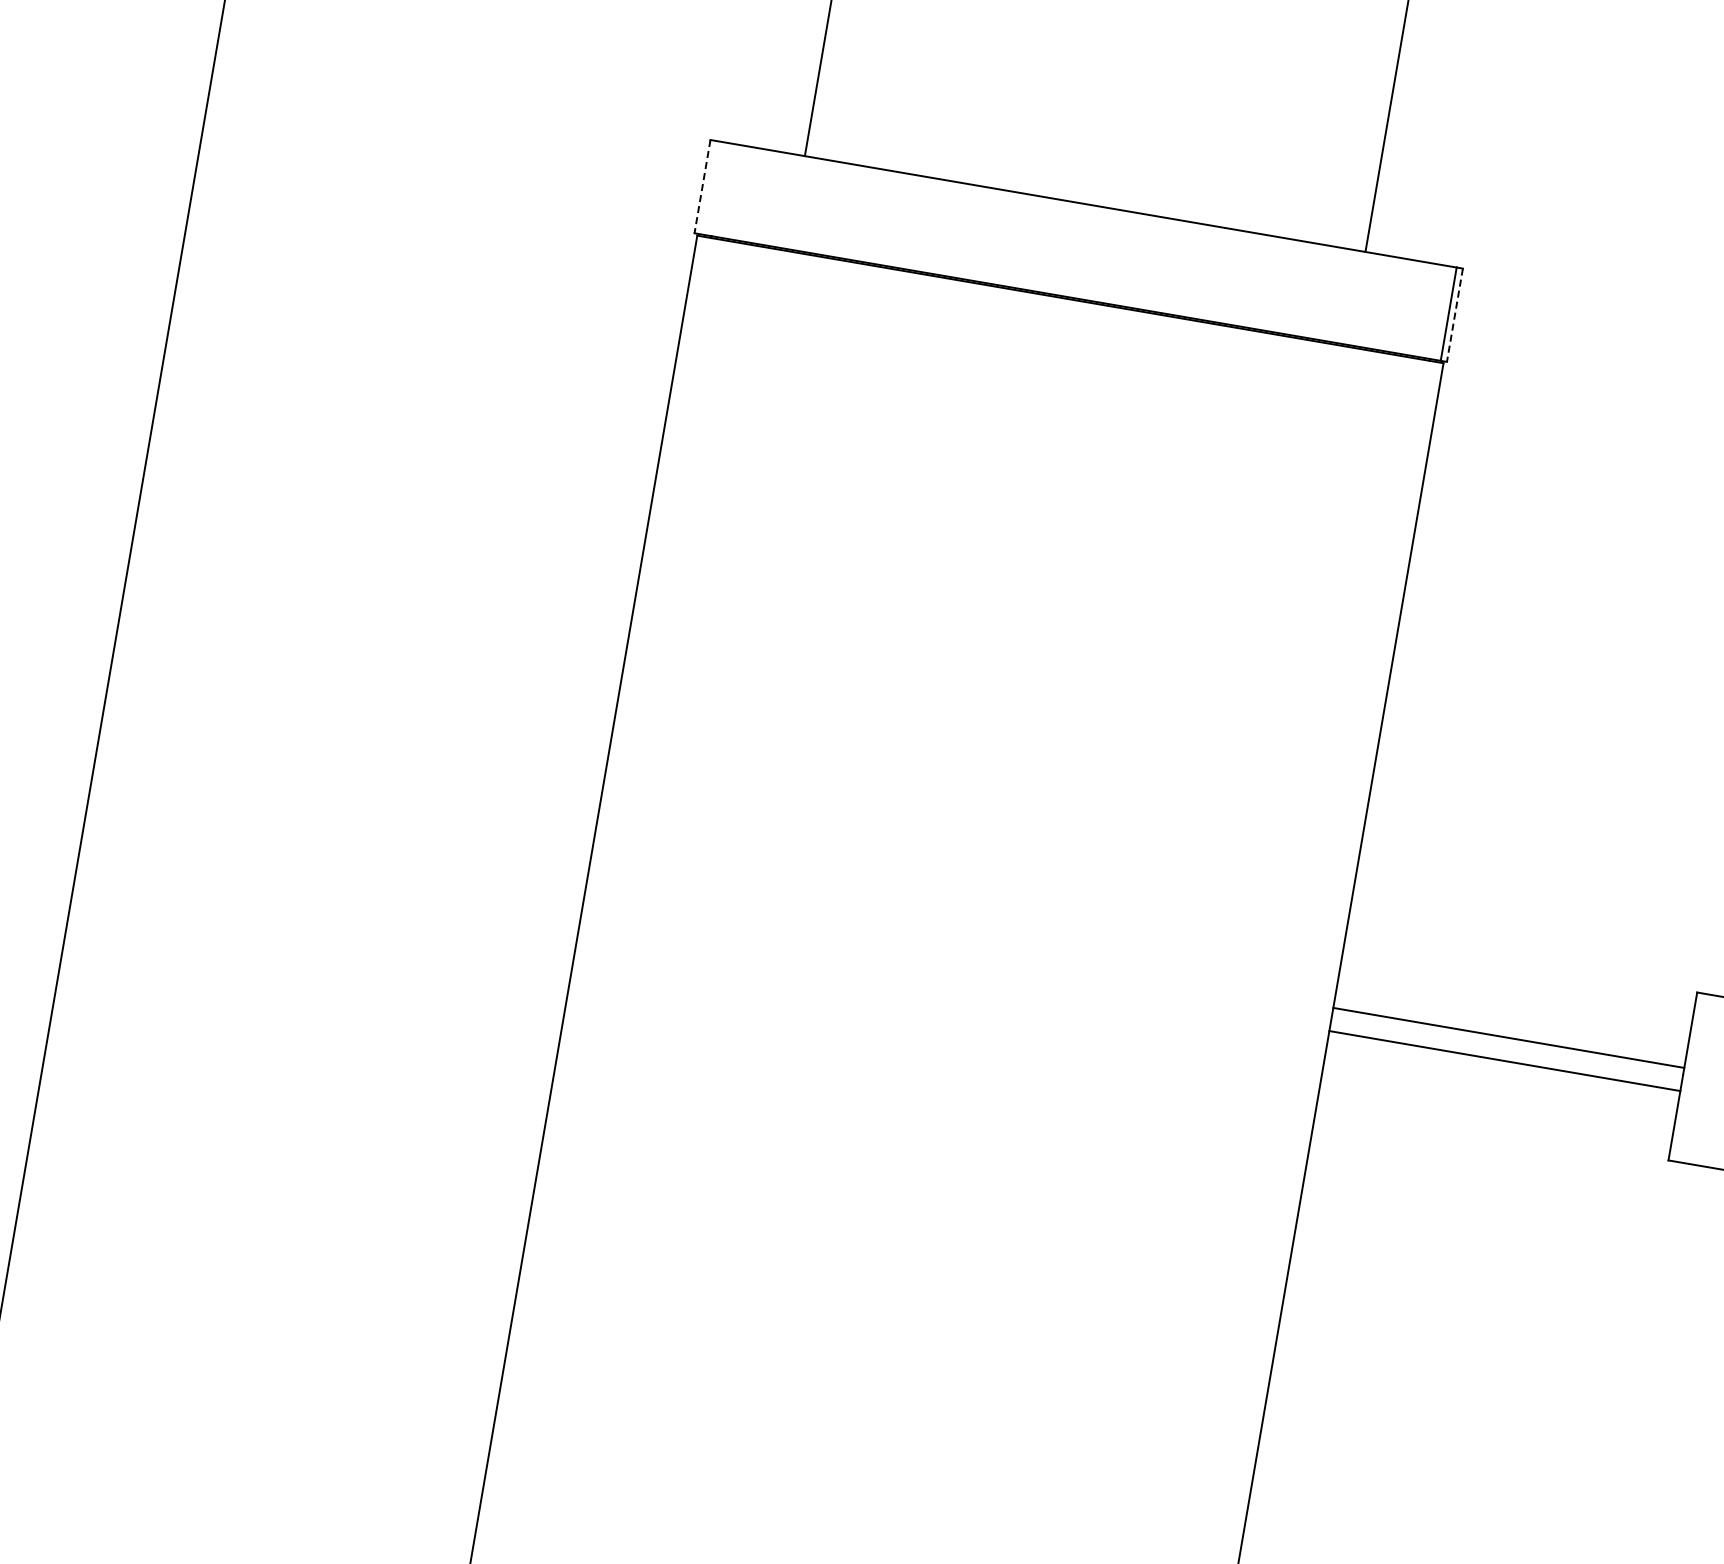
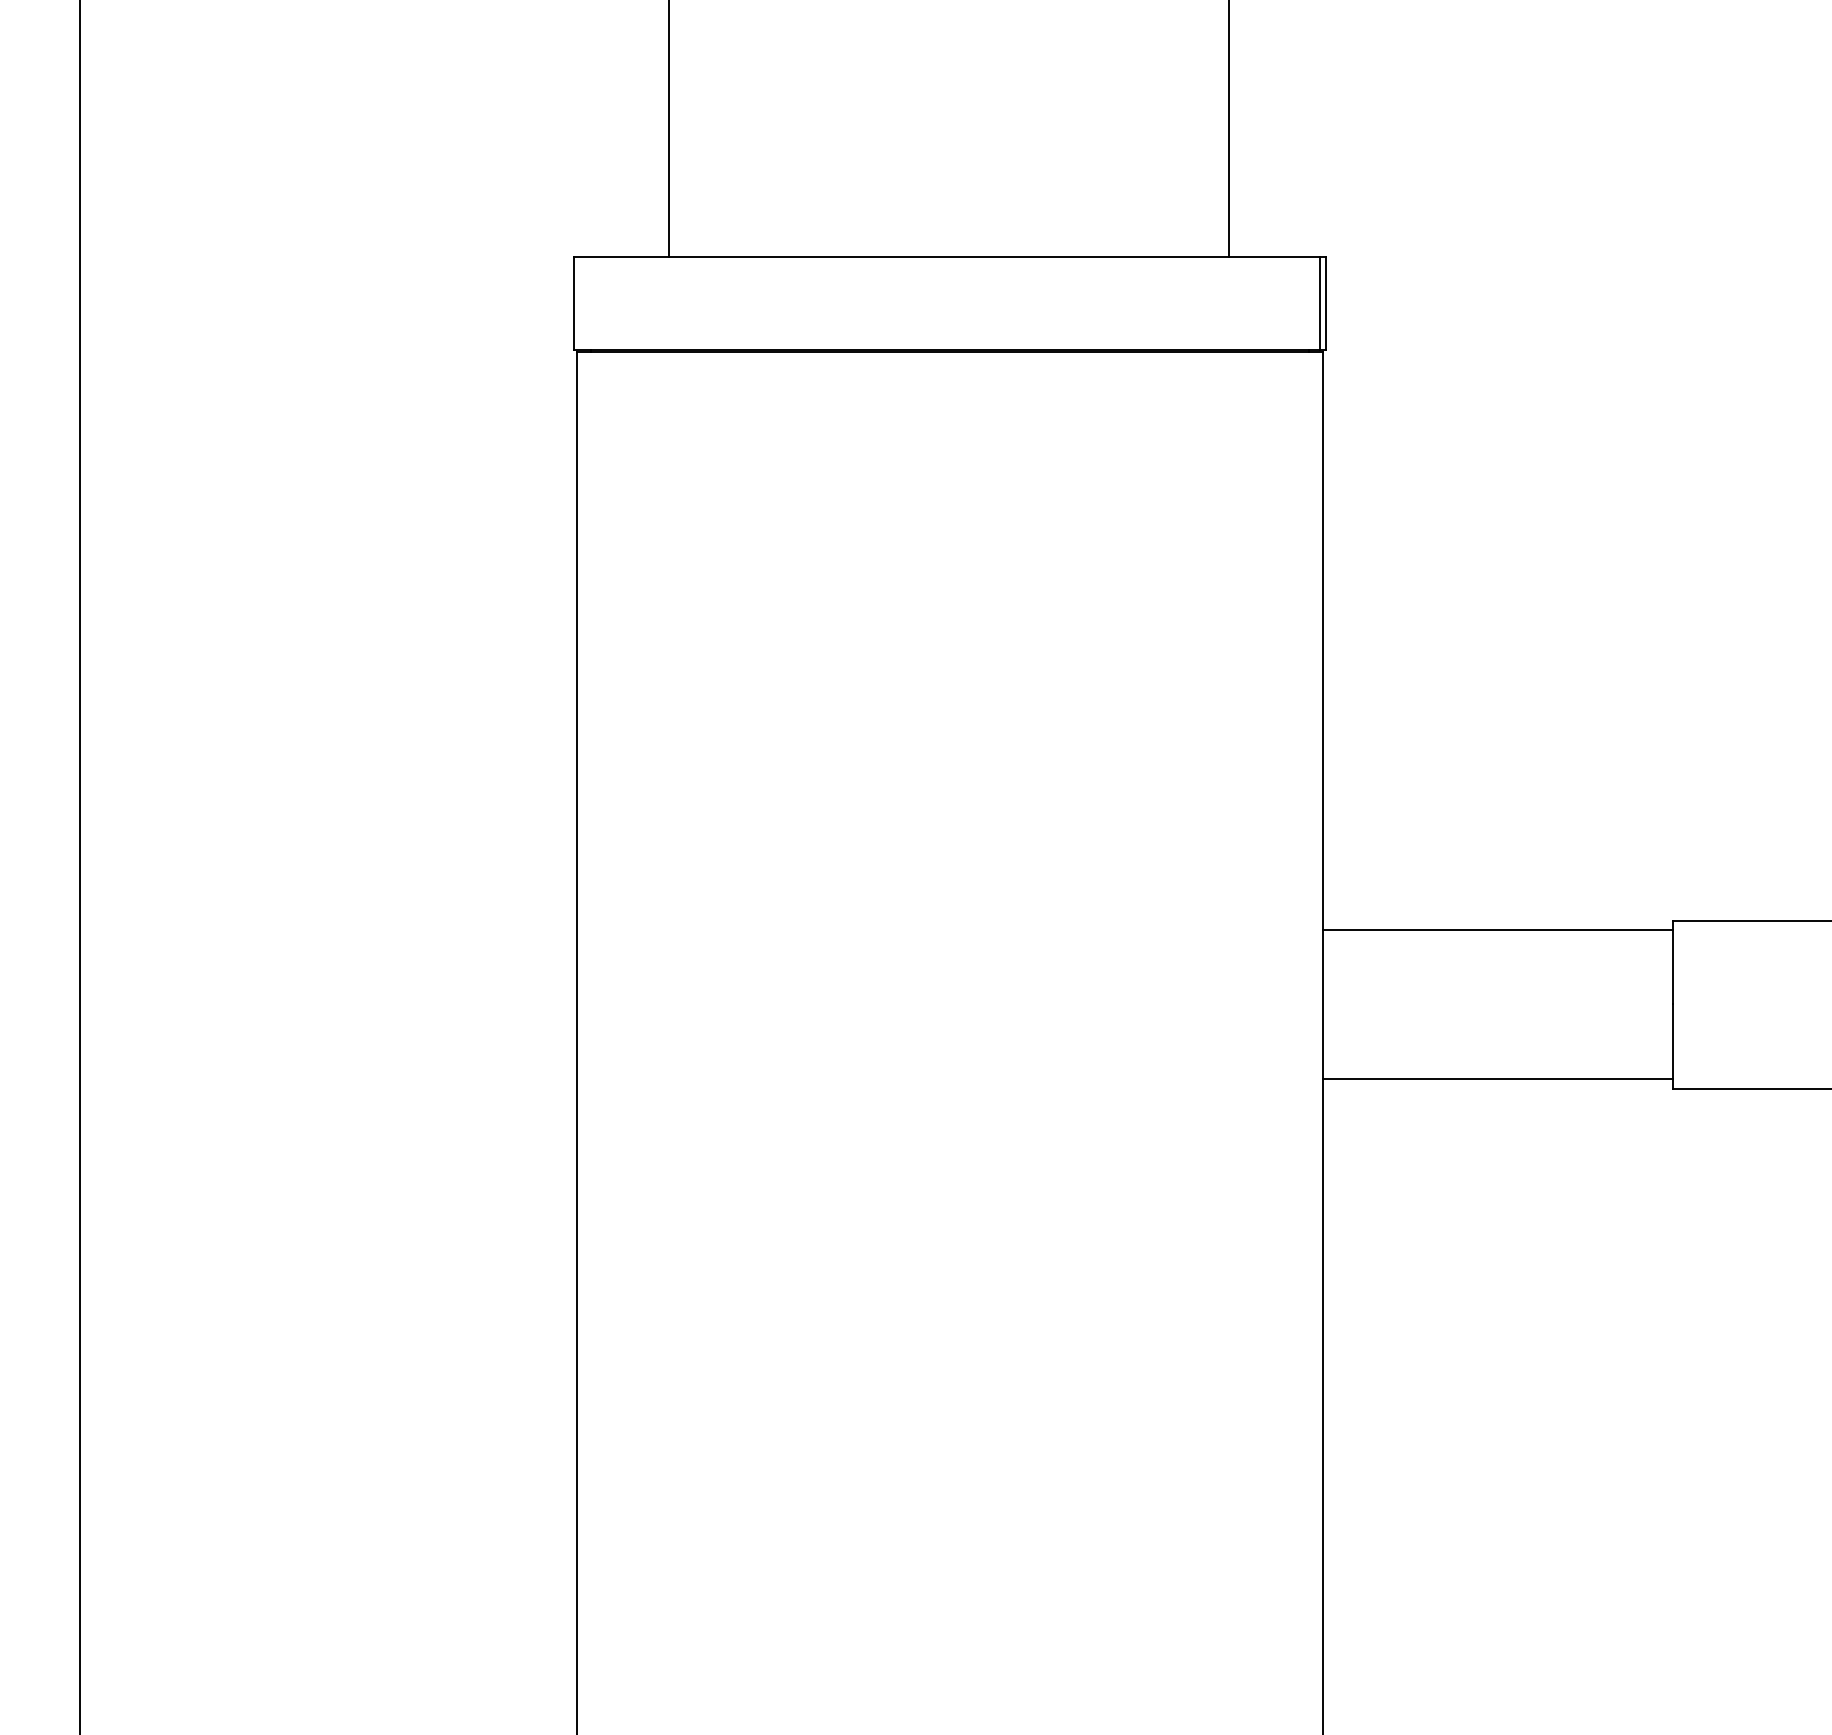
line: (702, 186) -> (574, 303), dashed -> solid
line: (1454, 314) -> (1325, 303), dashed -> solid
line: (1508, 1038) -> (1497, 930), moved
line: (1504, 1061) -> (1497, 1079), moved

